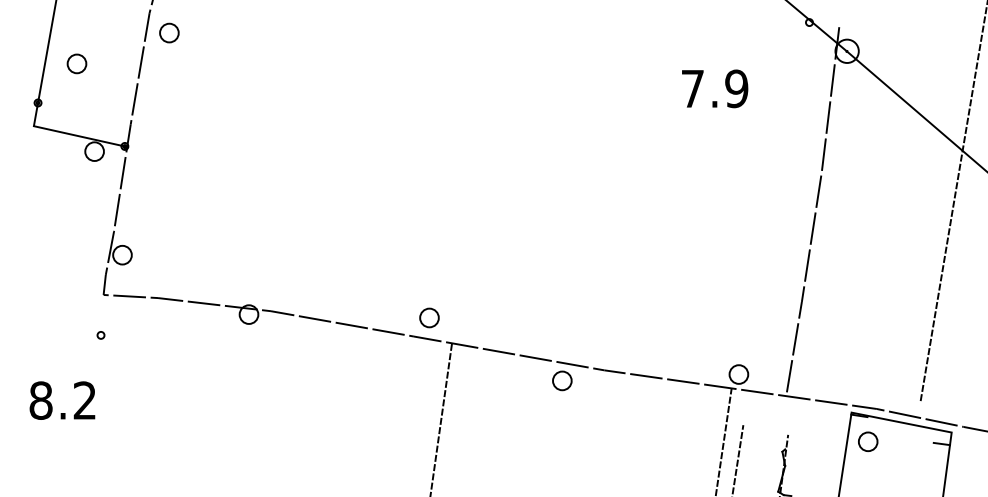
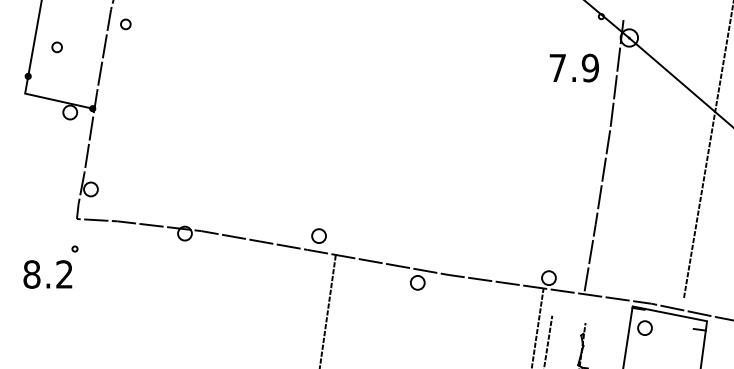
part: (169, 32) -> (125, 24), size x0.7
part: (76, 63) -> (56, 47), size x0.7
text: (715, 88) -> (574, 67), moved
text: (62, 400) -> (47, 274), moved

